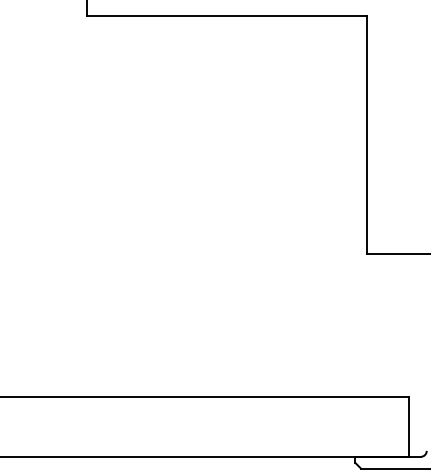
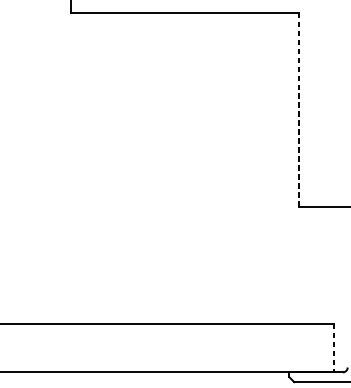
line: (366, 135) -> (298, 110), solid -> dashed
line: (409, 427) -> (333, 348), solid -> dashed

